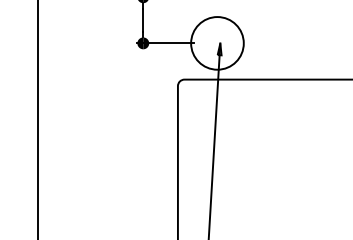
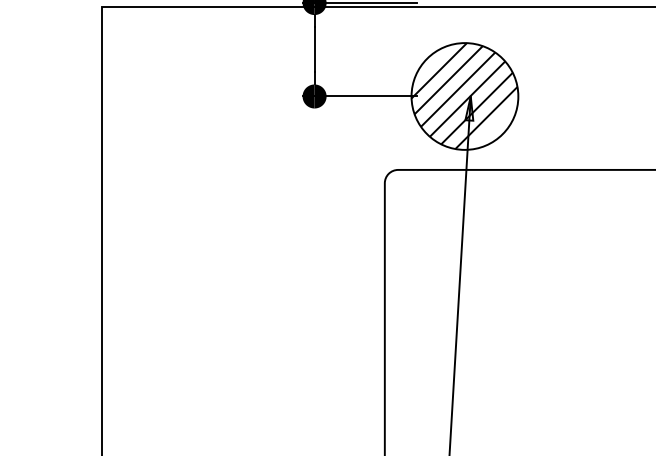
hatch: (217, 43) -> (465, 96), added

